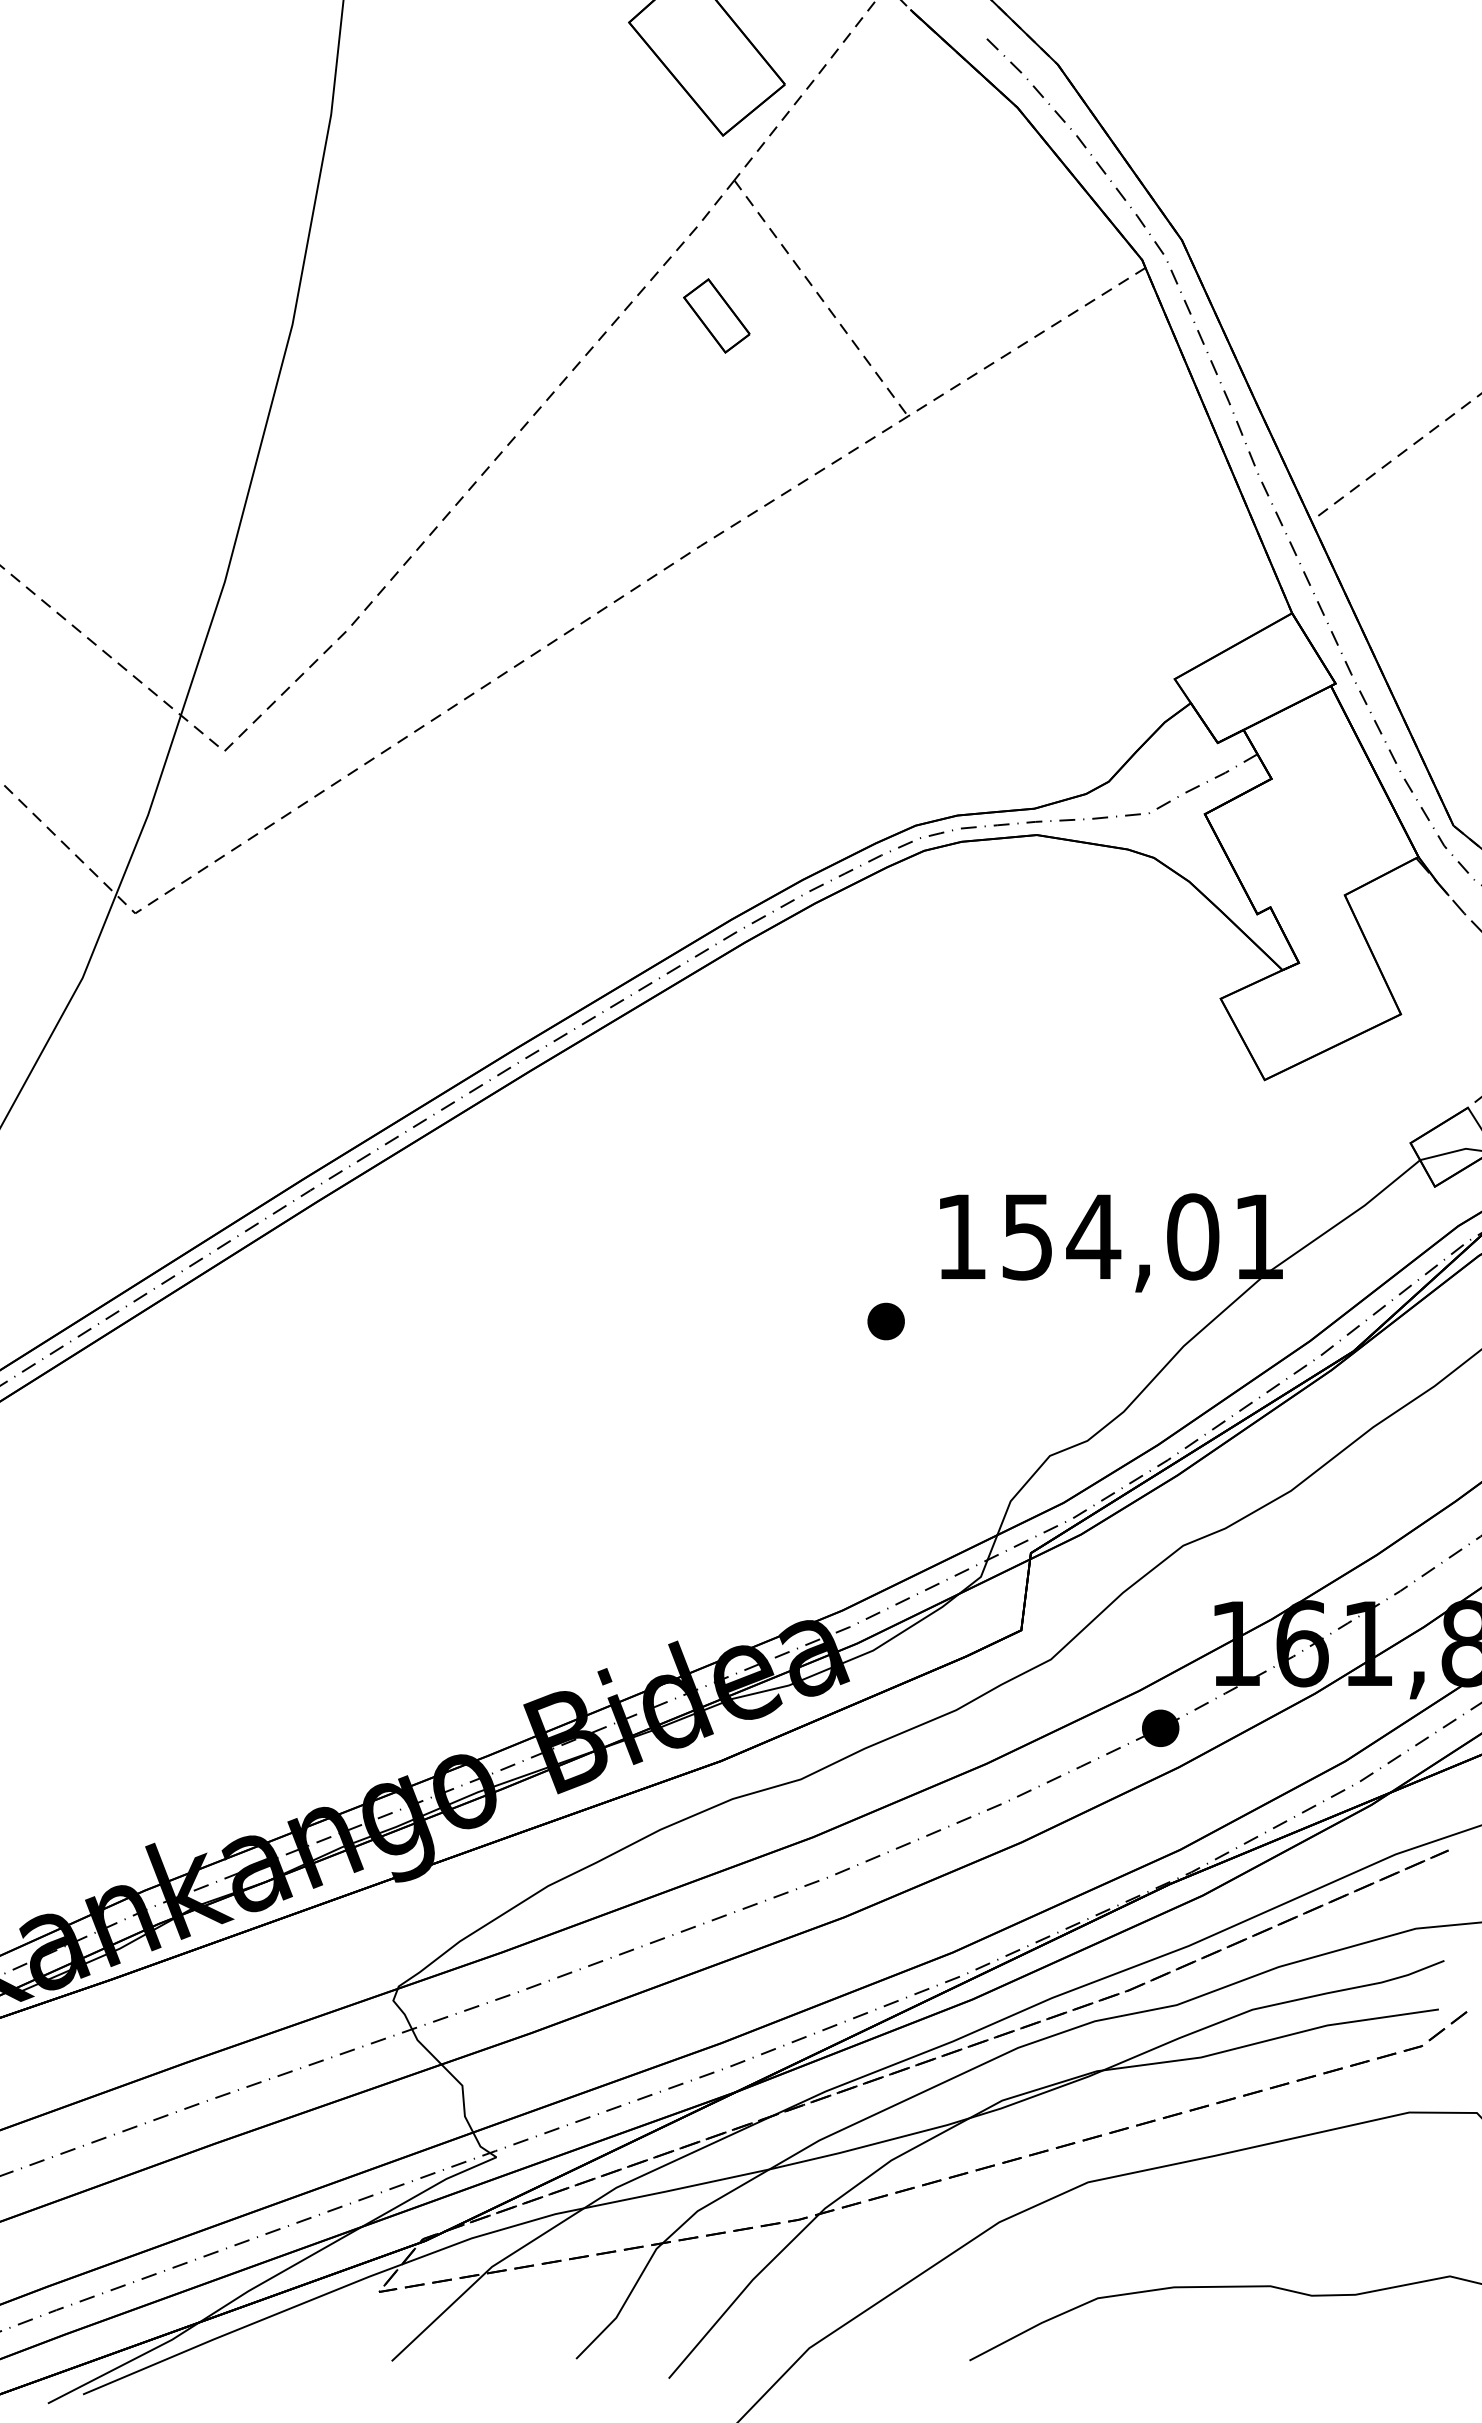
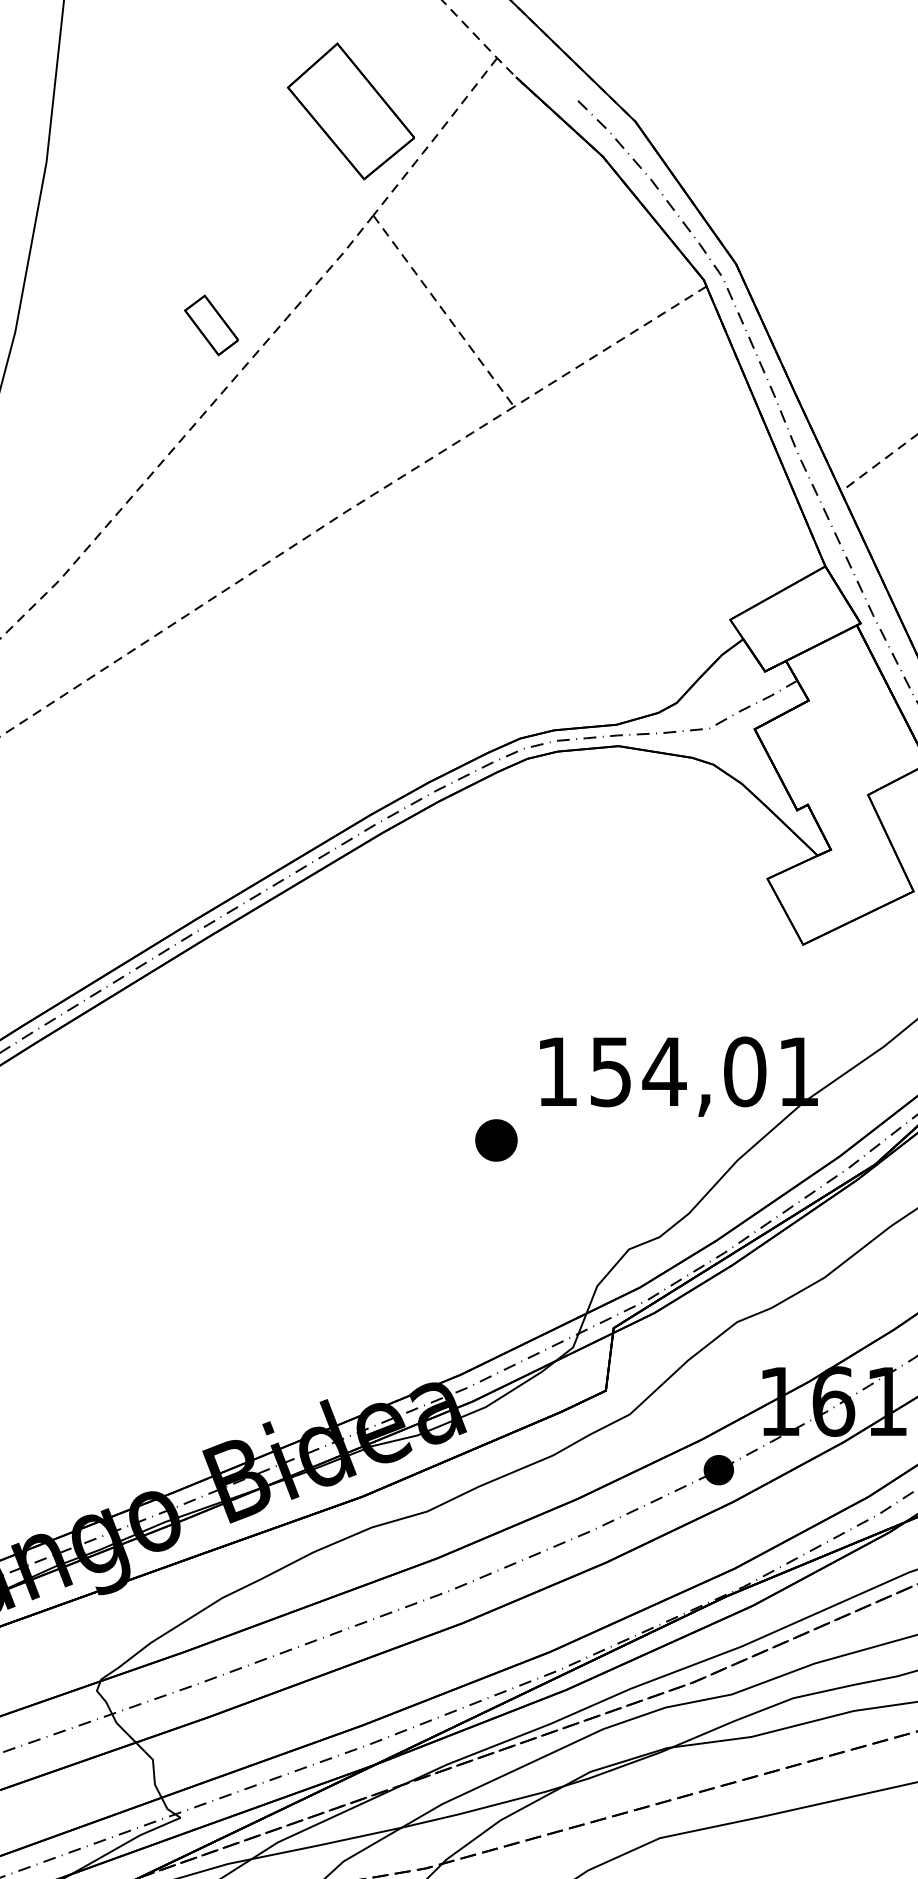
part: (716, 315) -> (211, 325), moved
part: (885, 1321) -> (495, 1140), size x1.4

